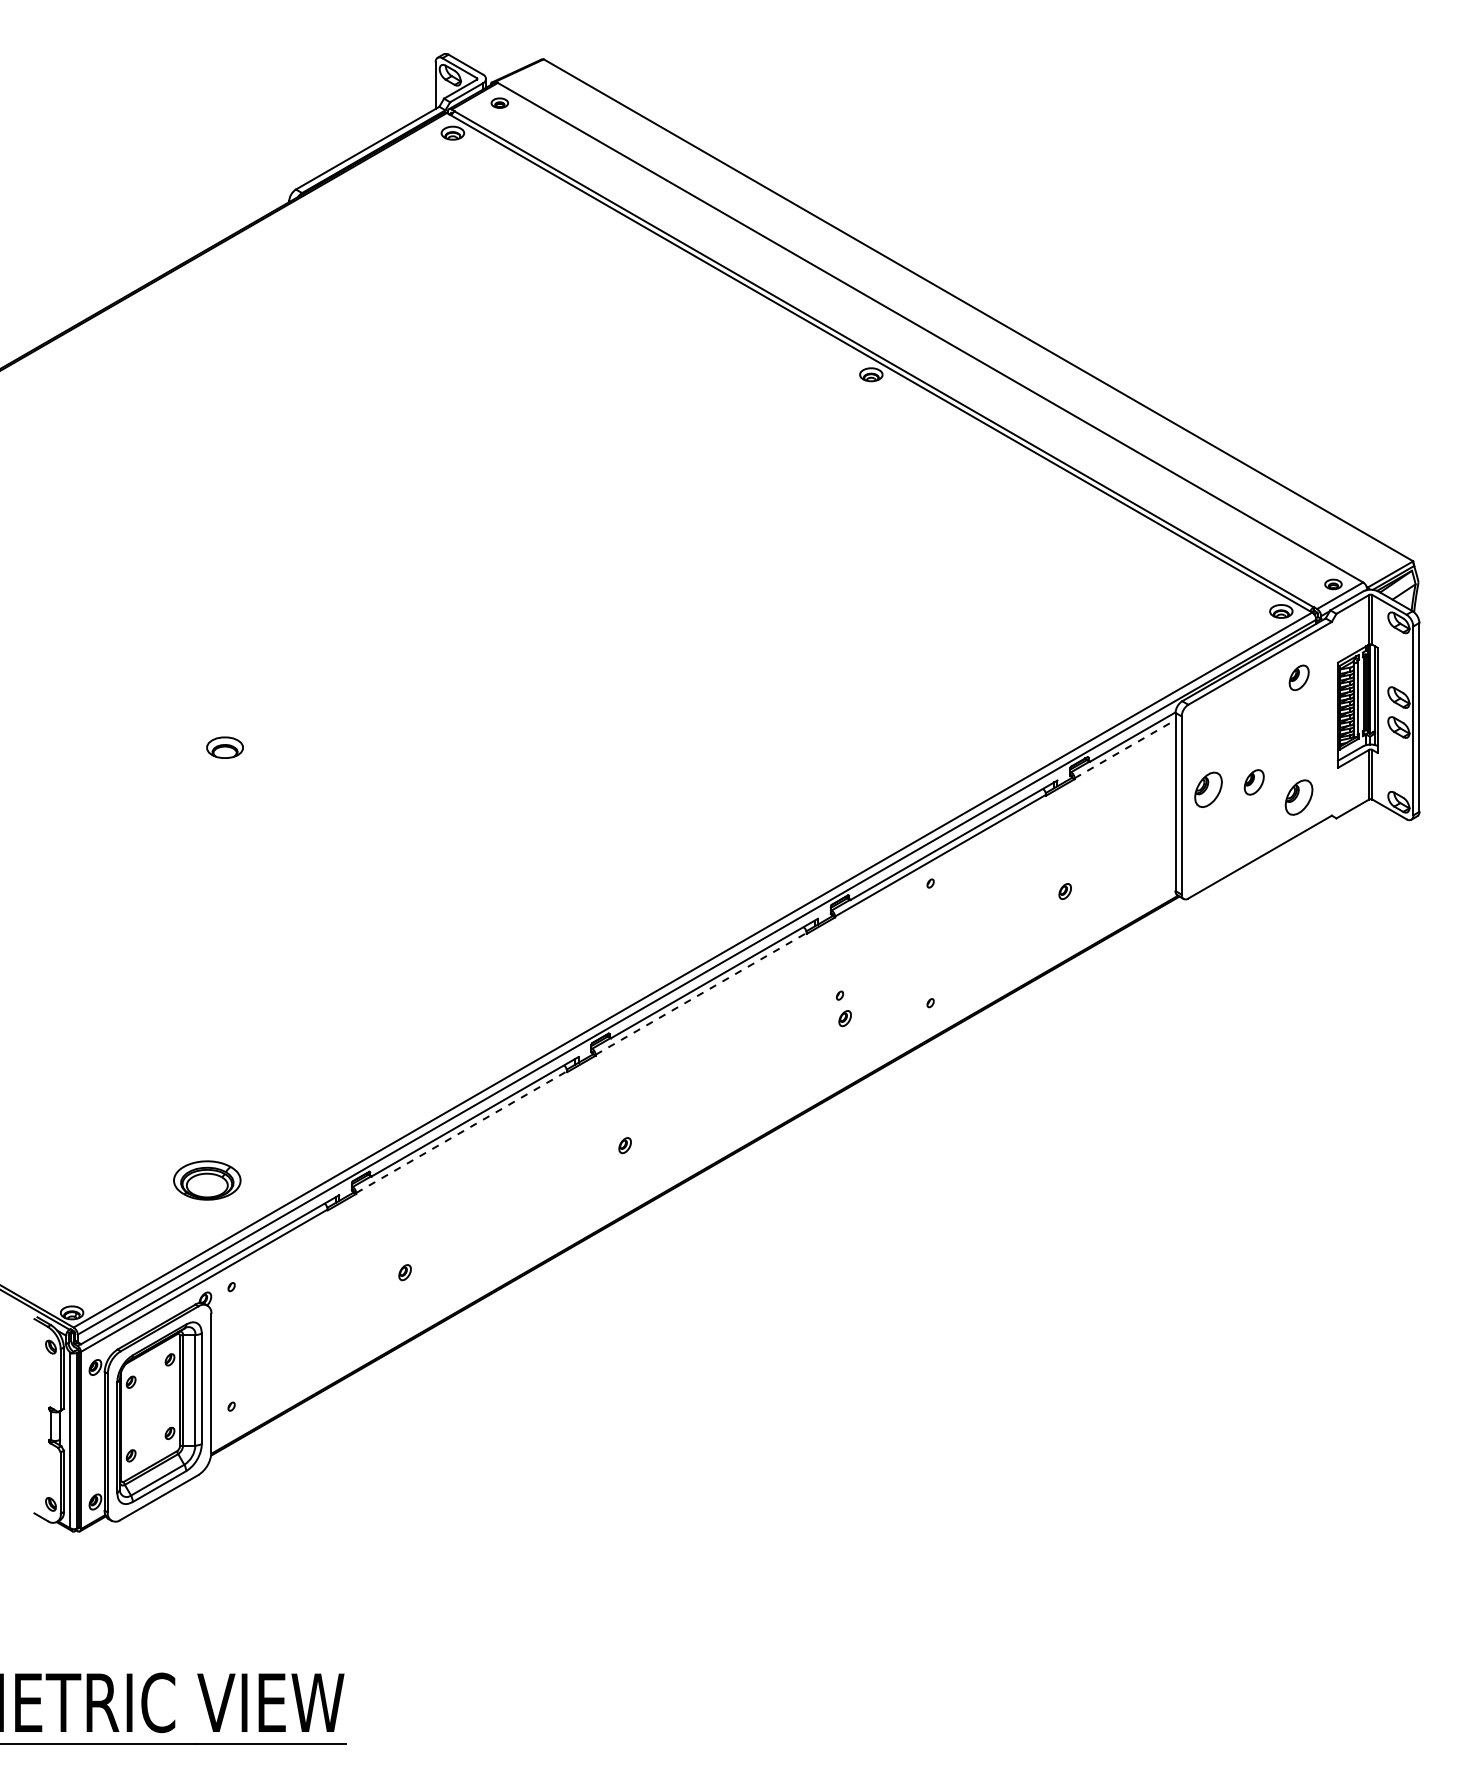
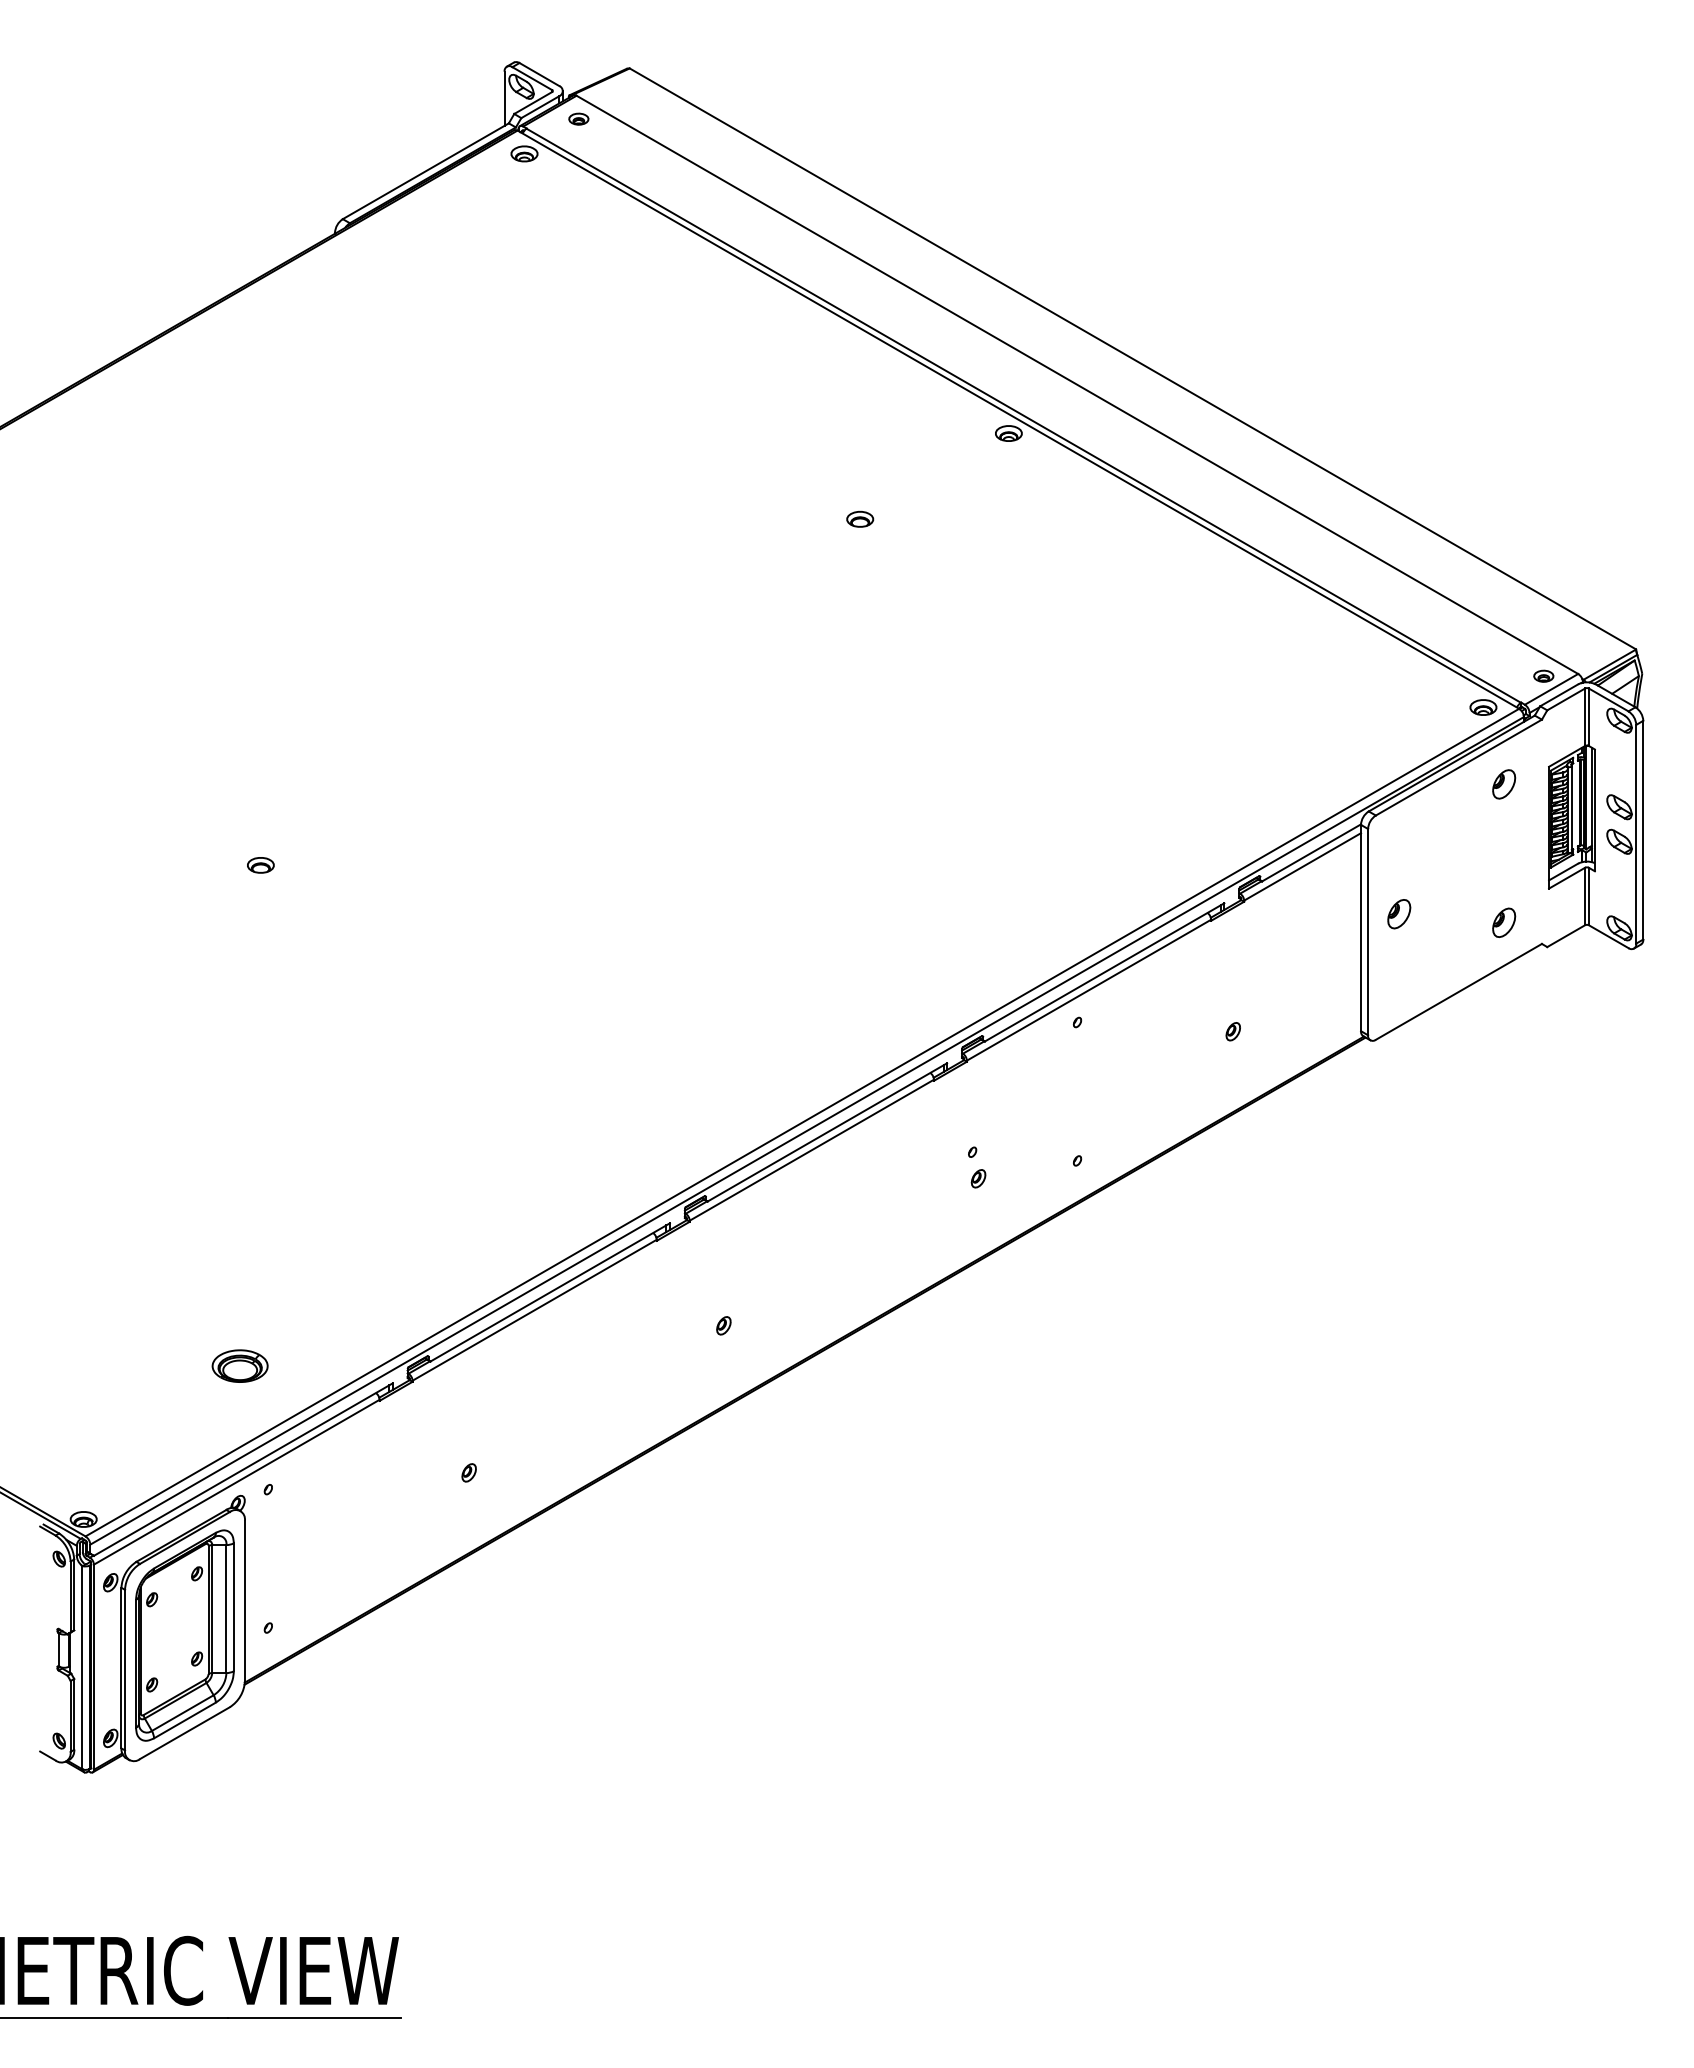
part: (743, 448) -> (860, 518), added
part: (224, 747) -> (260, 865), size x0.62
line: (1125, 748) -> (1303, 866), dashed -> solid
part: (1254, 782) -> (1452, 905), removed
part: (1208, 790) -> (1399, 914), size x0.71
part: (1299, 797) -> (1504, 922), size x0.71
line: (700, 994) -> (811, 1150), dashed -> solid
line: (461, 1132) -> (534, 1310), dashed -> solid
part: (206, 1179) -> (239, 1365), size x0.71

